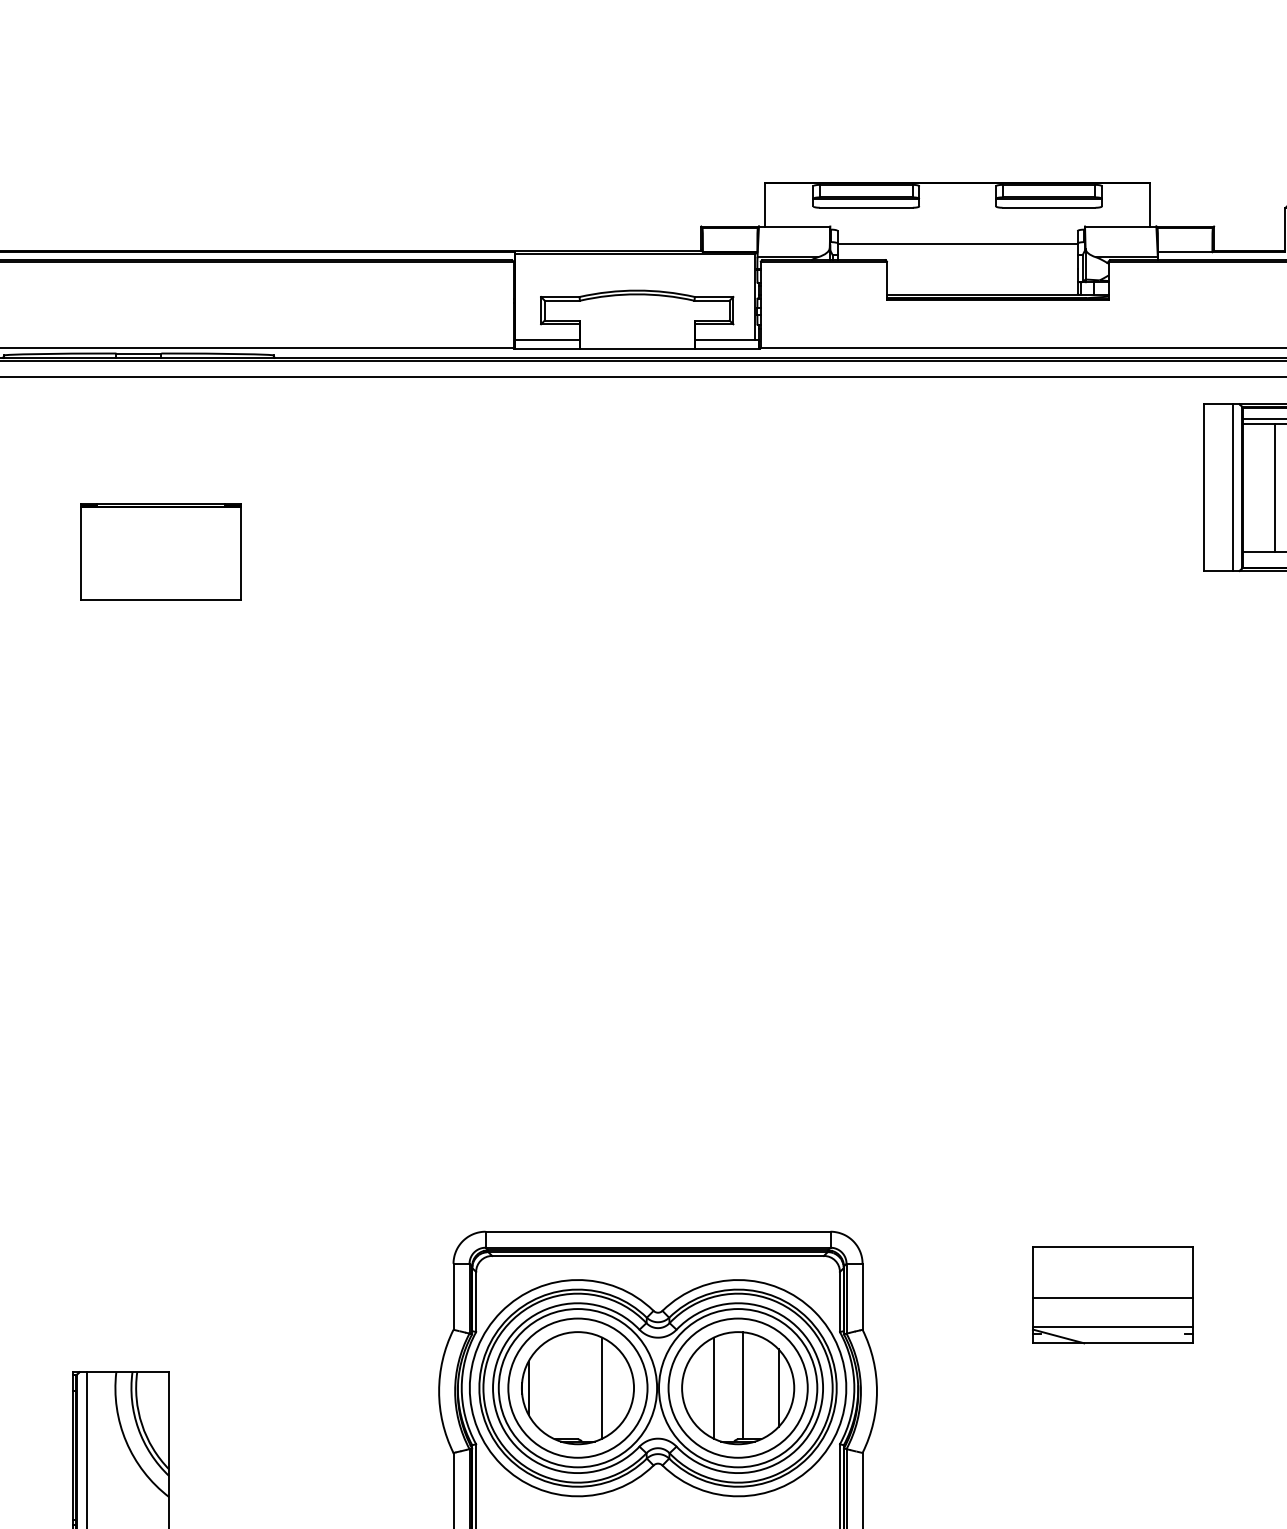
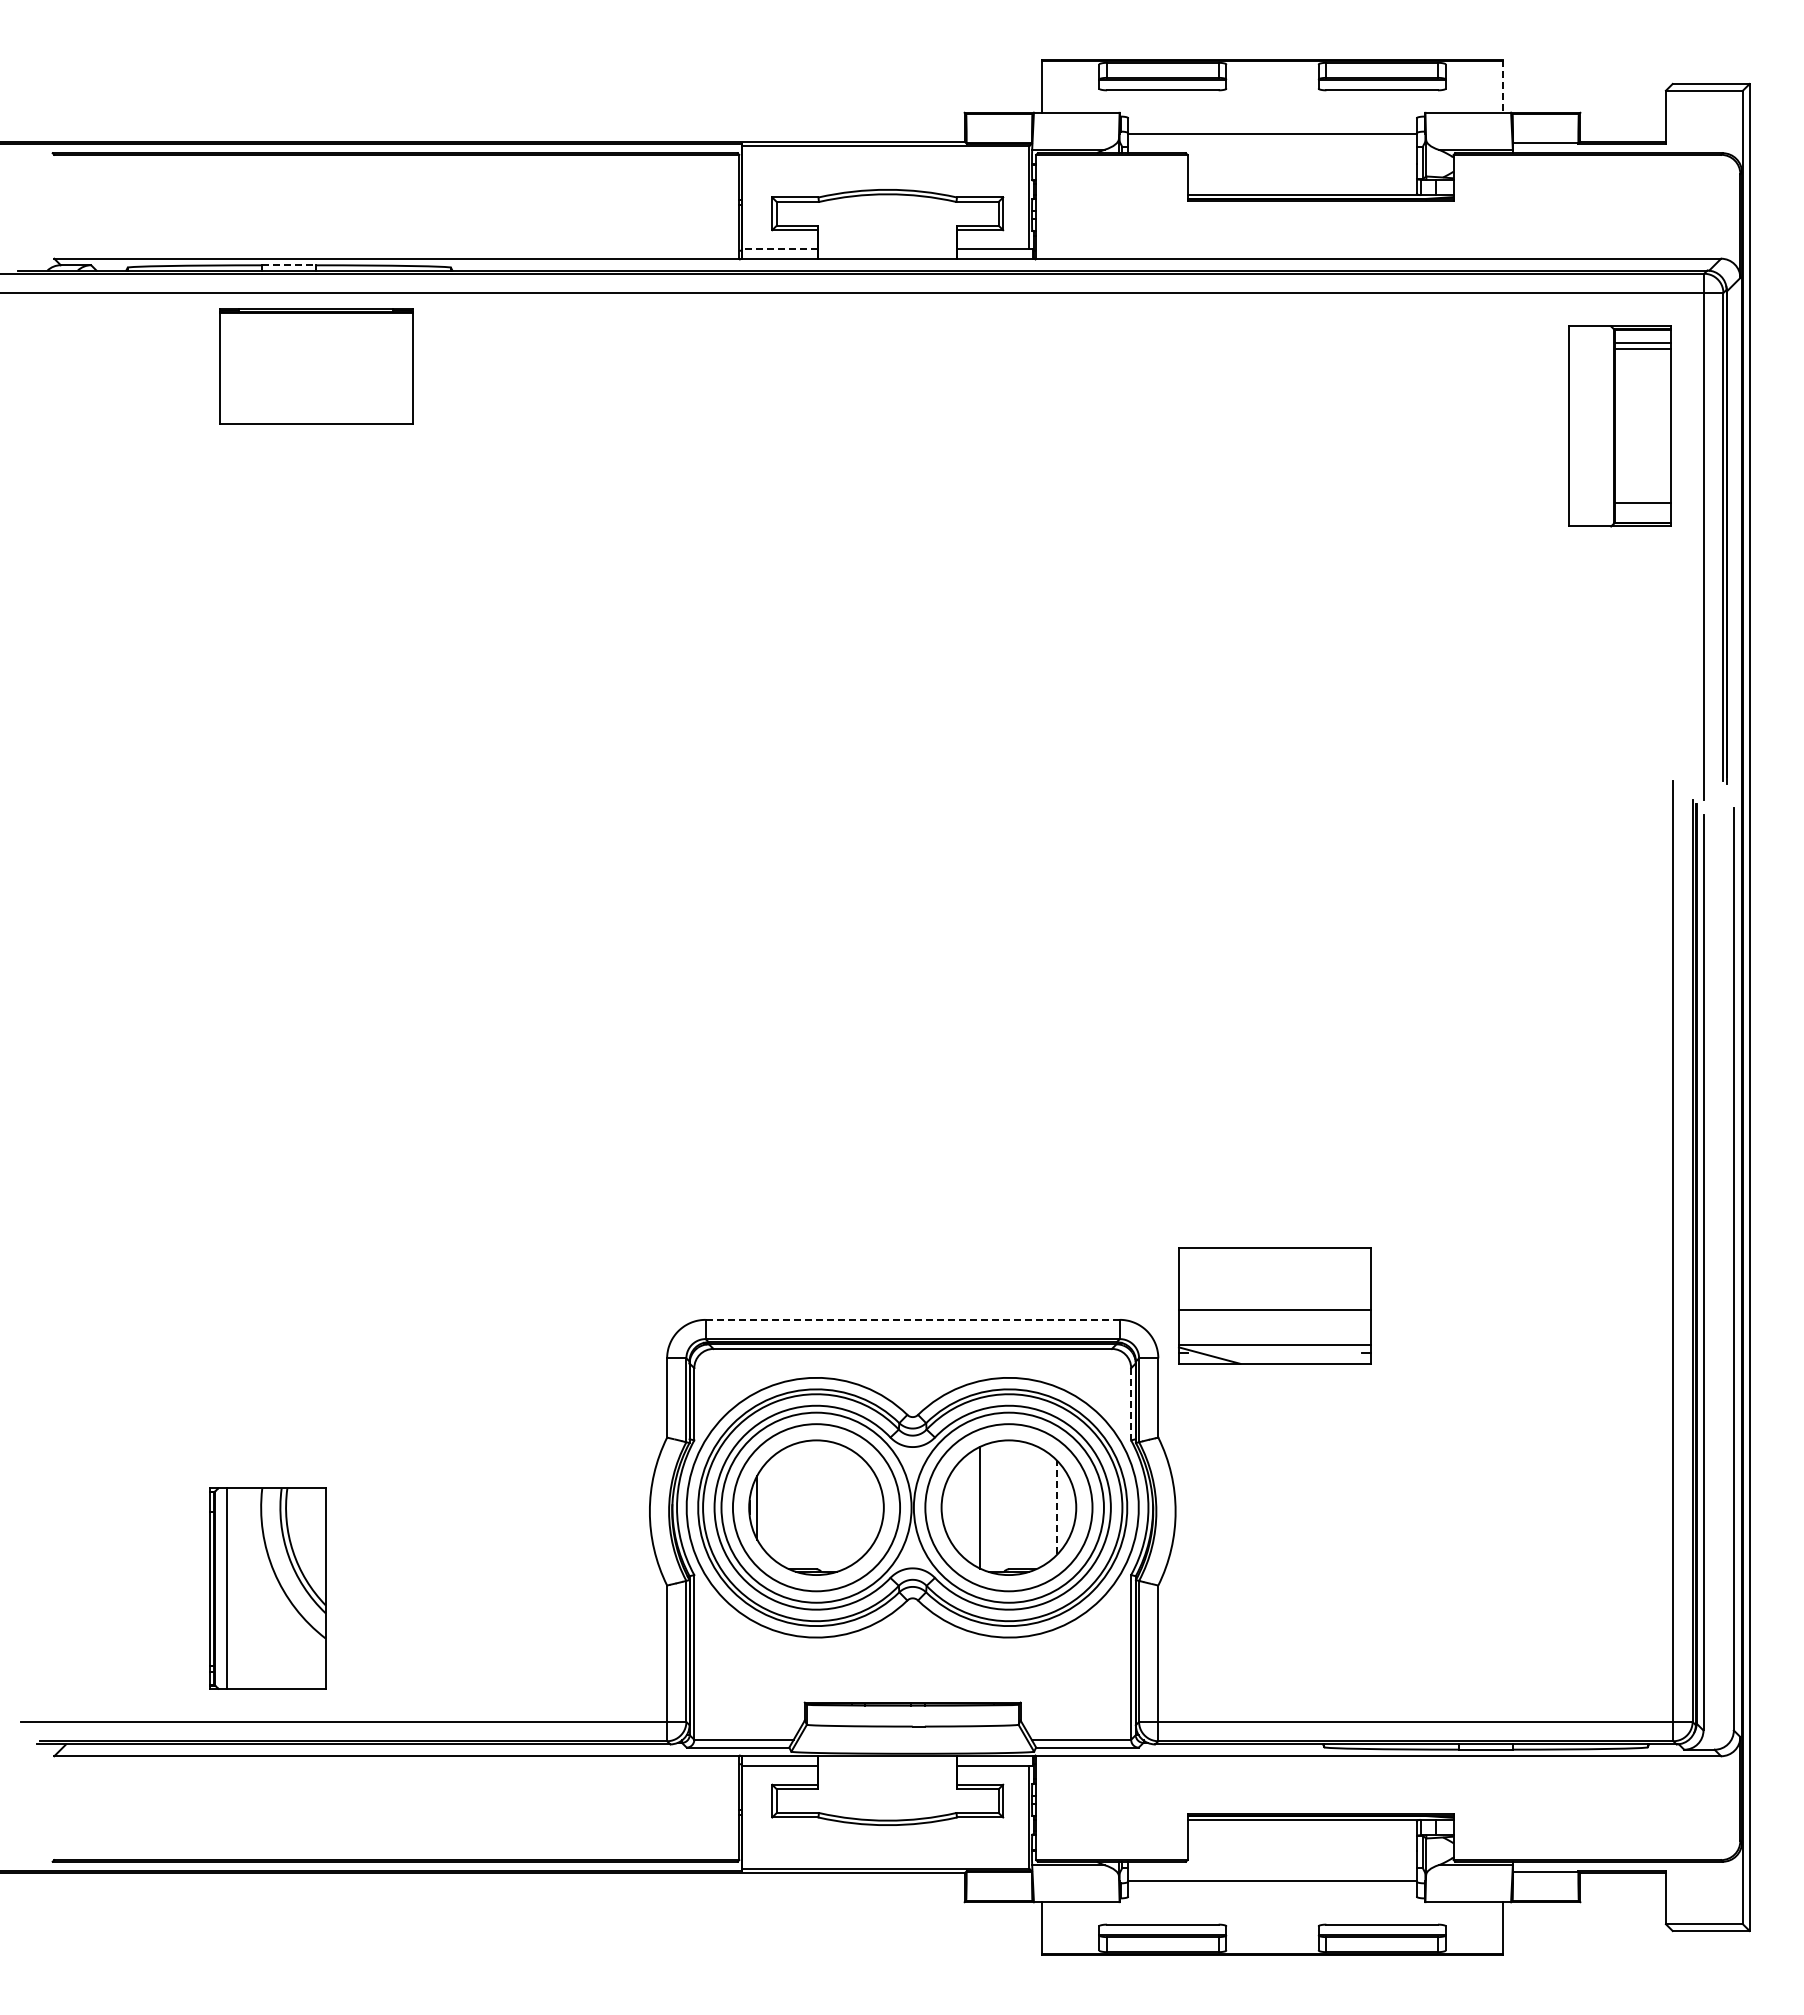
line: (1150, 205) -> (1503, 87), solid -> dashed
line: (547, 340) -> (779, 249), solid -> dashed
line: (139, 353) -> (289, 265), solid -> dashed
line: (1232, 487) -> (1602, 426), removed
line: (1274, 487) -> (1653, 426), removed
part: (161, 551) -> (316, 366), moved
line: (658, 1231) -> (913, 1319), solid -> dashed
part: (1112, 1294) -> (1274, 1305), moved
line: (840, 1302) -> (1131, 1404), solid -> dashed
line: (743, 1385) -> (1015, 1504), removed
line: (602, 1387) -> (845, 1507), removed
line: (778, 1387) -> (1057, 1507), solid -> dashed

